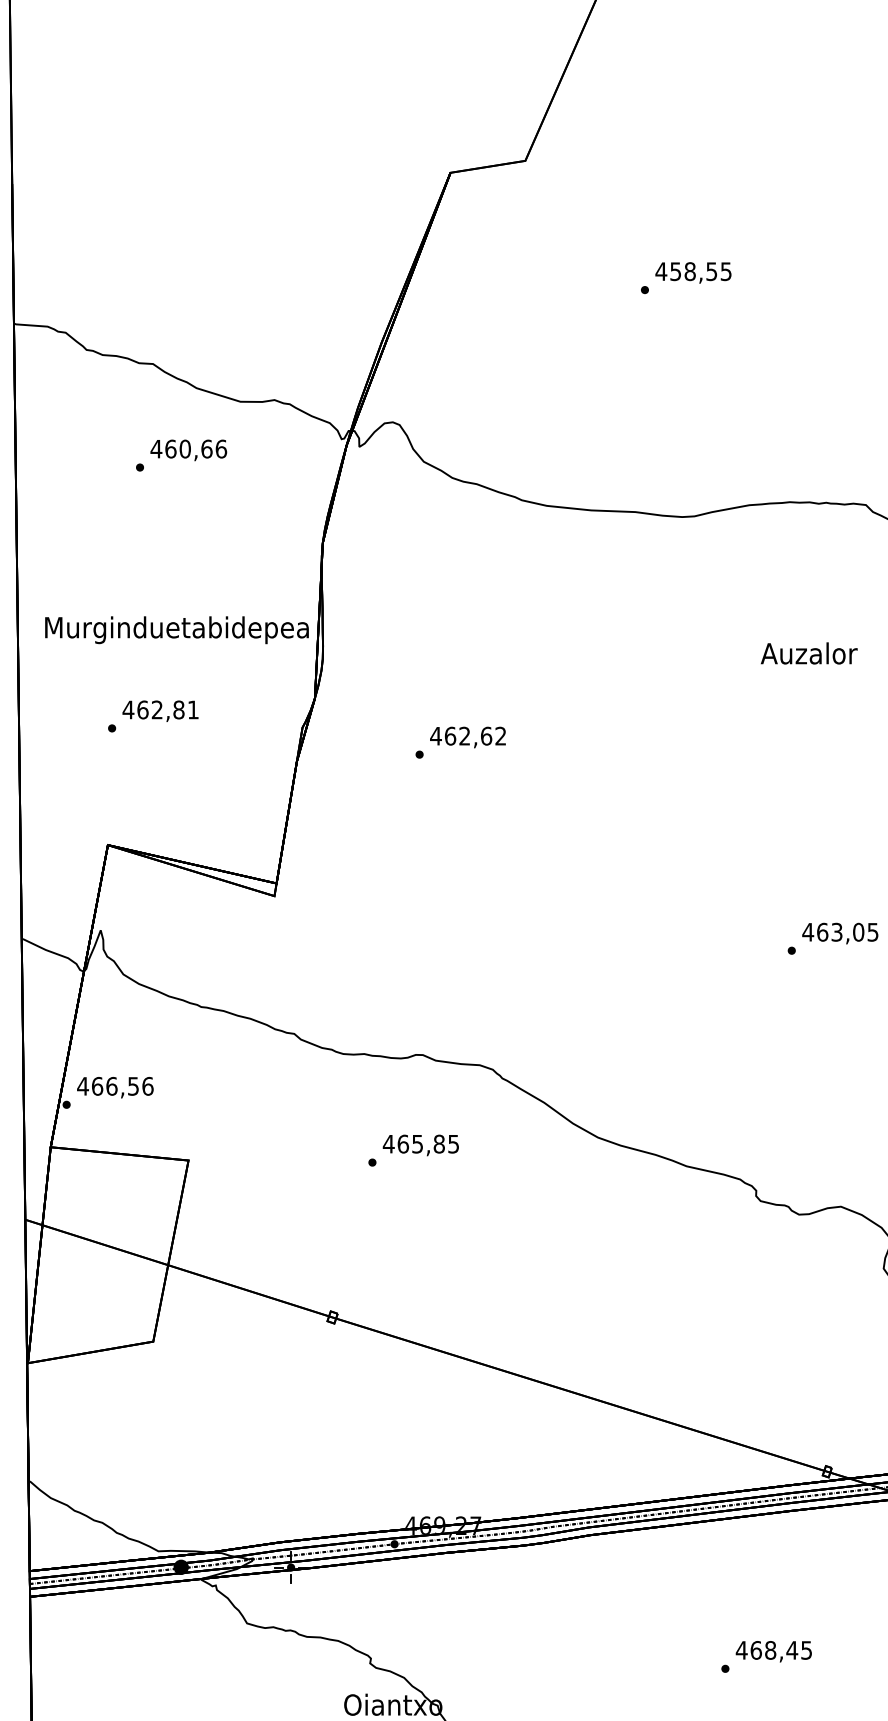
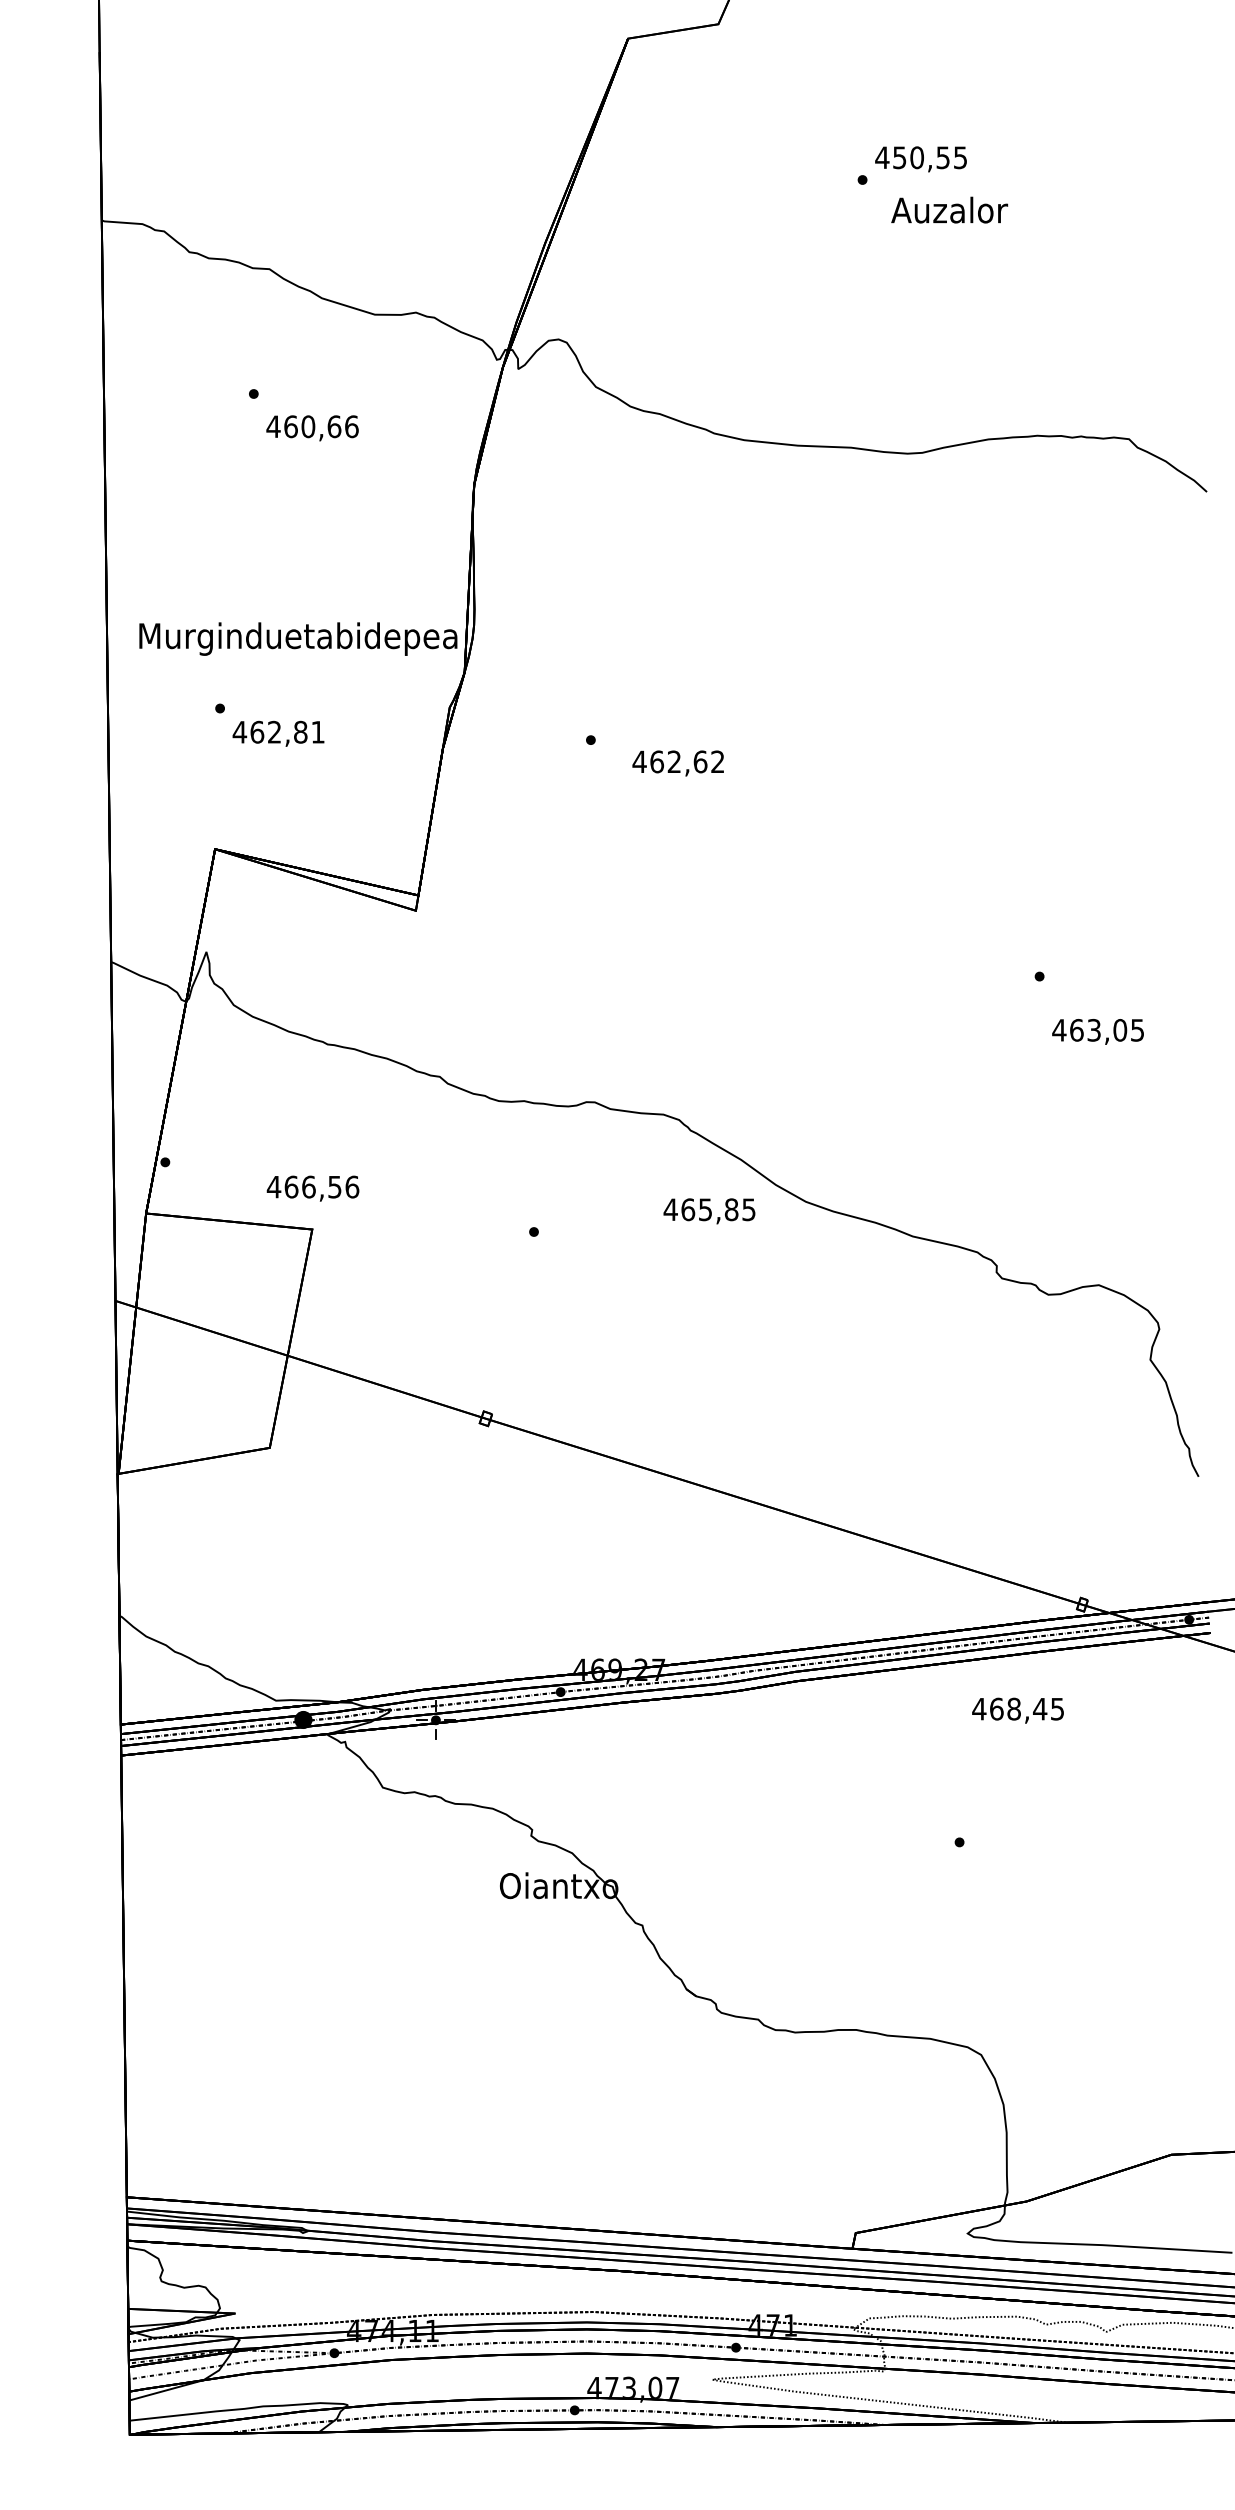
text: (689, 271) -> (916, 157), 458,55 -> 450,55
text: (188, 450) -> (312, 428), moved
text: (177, 629) -> (298, 638), moved
text: (809, 652) -> (949, 209), moved
text: (160, 710) -> (278, 733), moved
text: (467, 737) -> (677, 763), moved
text: (839, 933) -> (1097, 1031), moved
text: (114, 1087) -> (312, 1188), moved
text: (420, 1145) -> (709, 1211), moved
text: (773, 1651) -> (1017, 1710), moved

